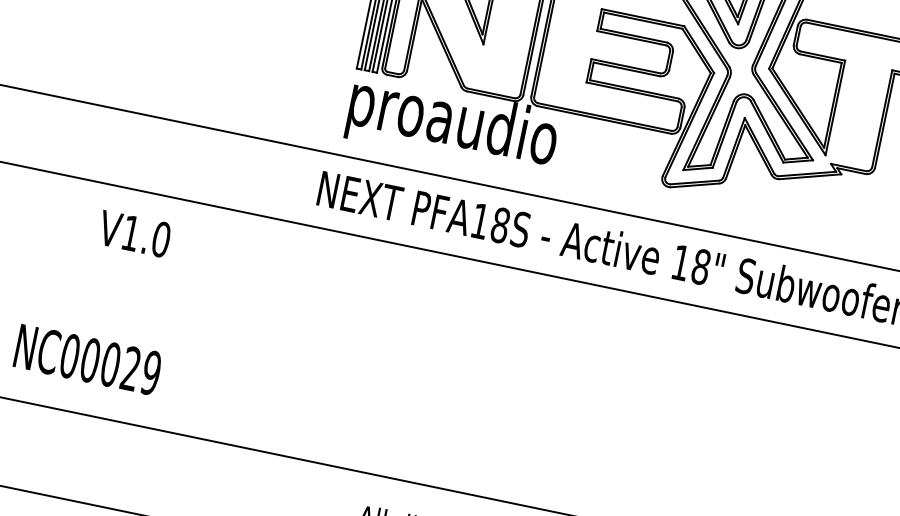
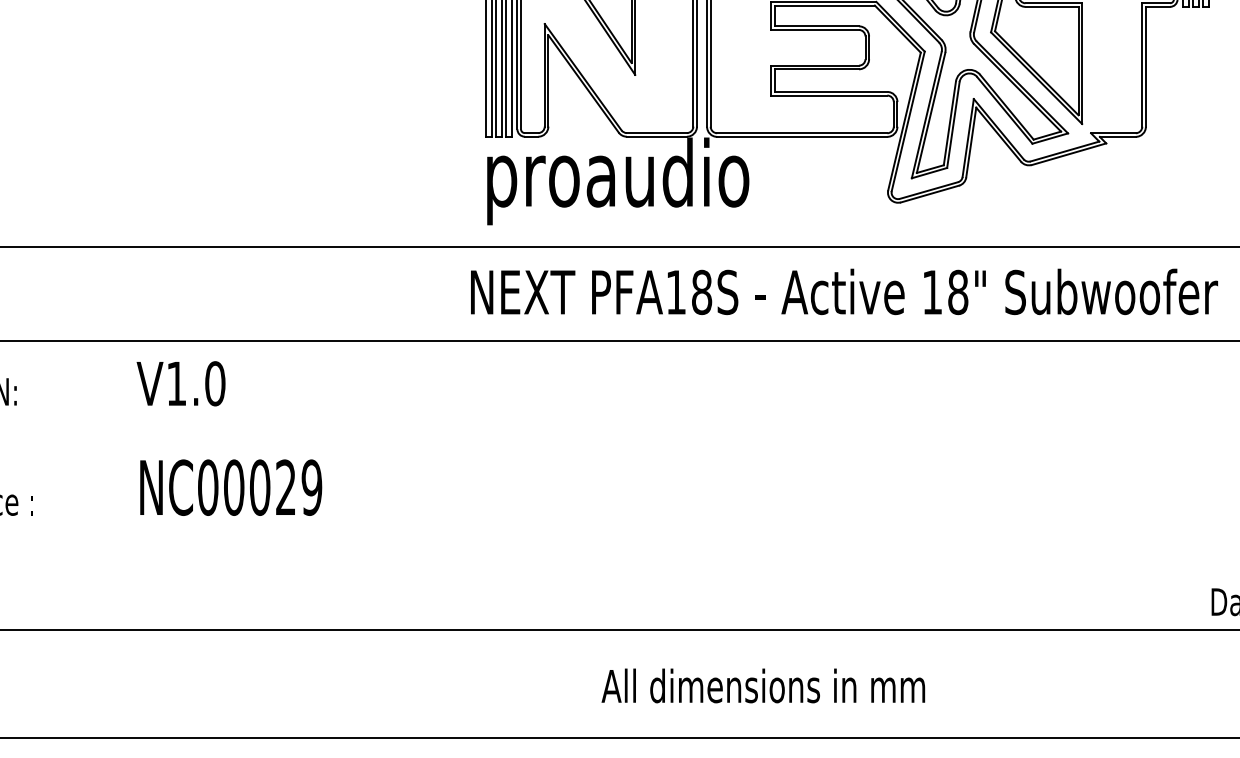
text: (134, 233) -> (180, 383), moved
text: (88, 359) -> (231, 487), moved

